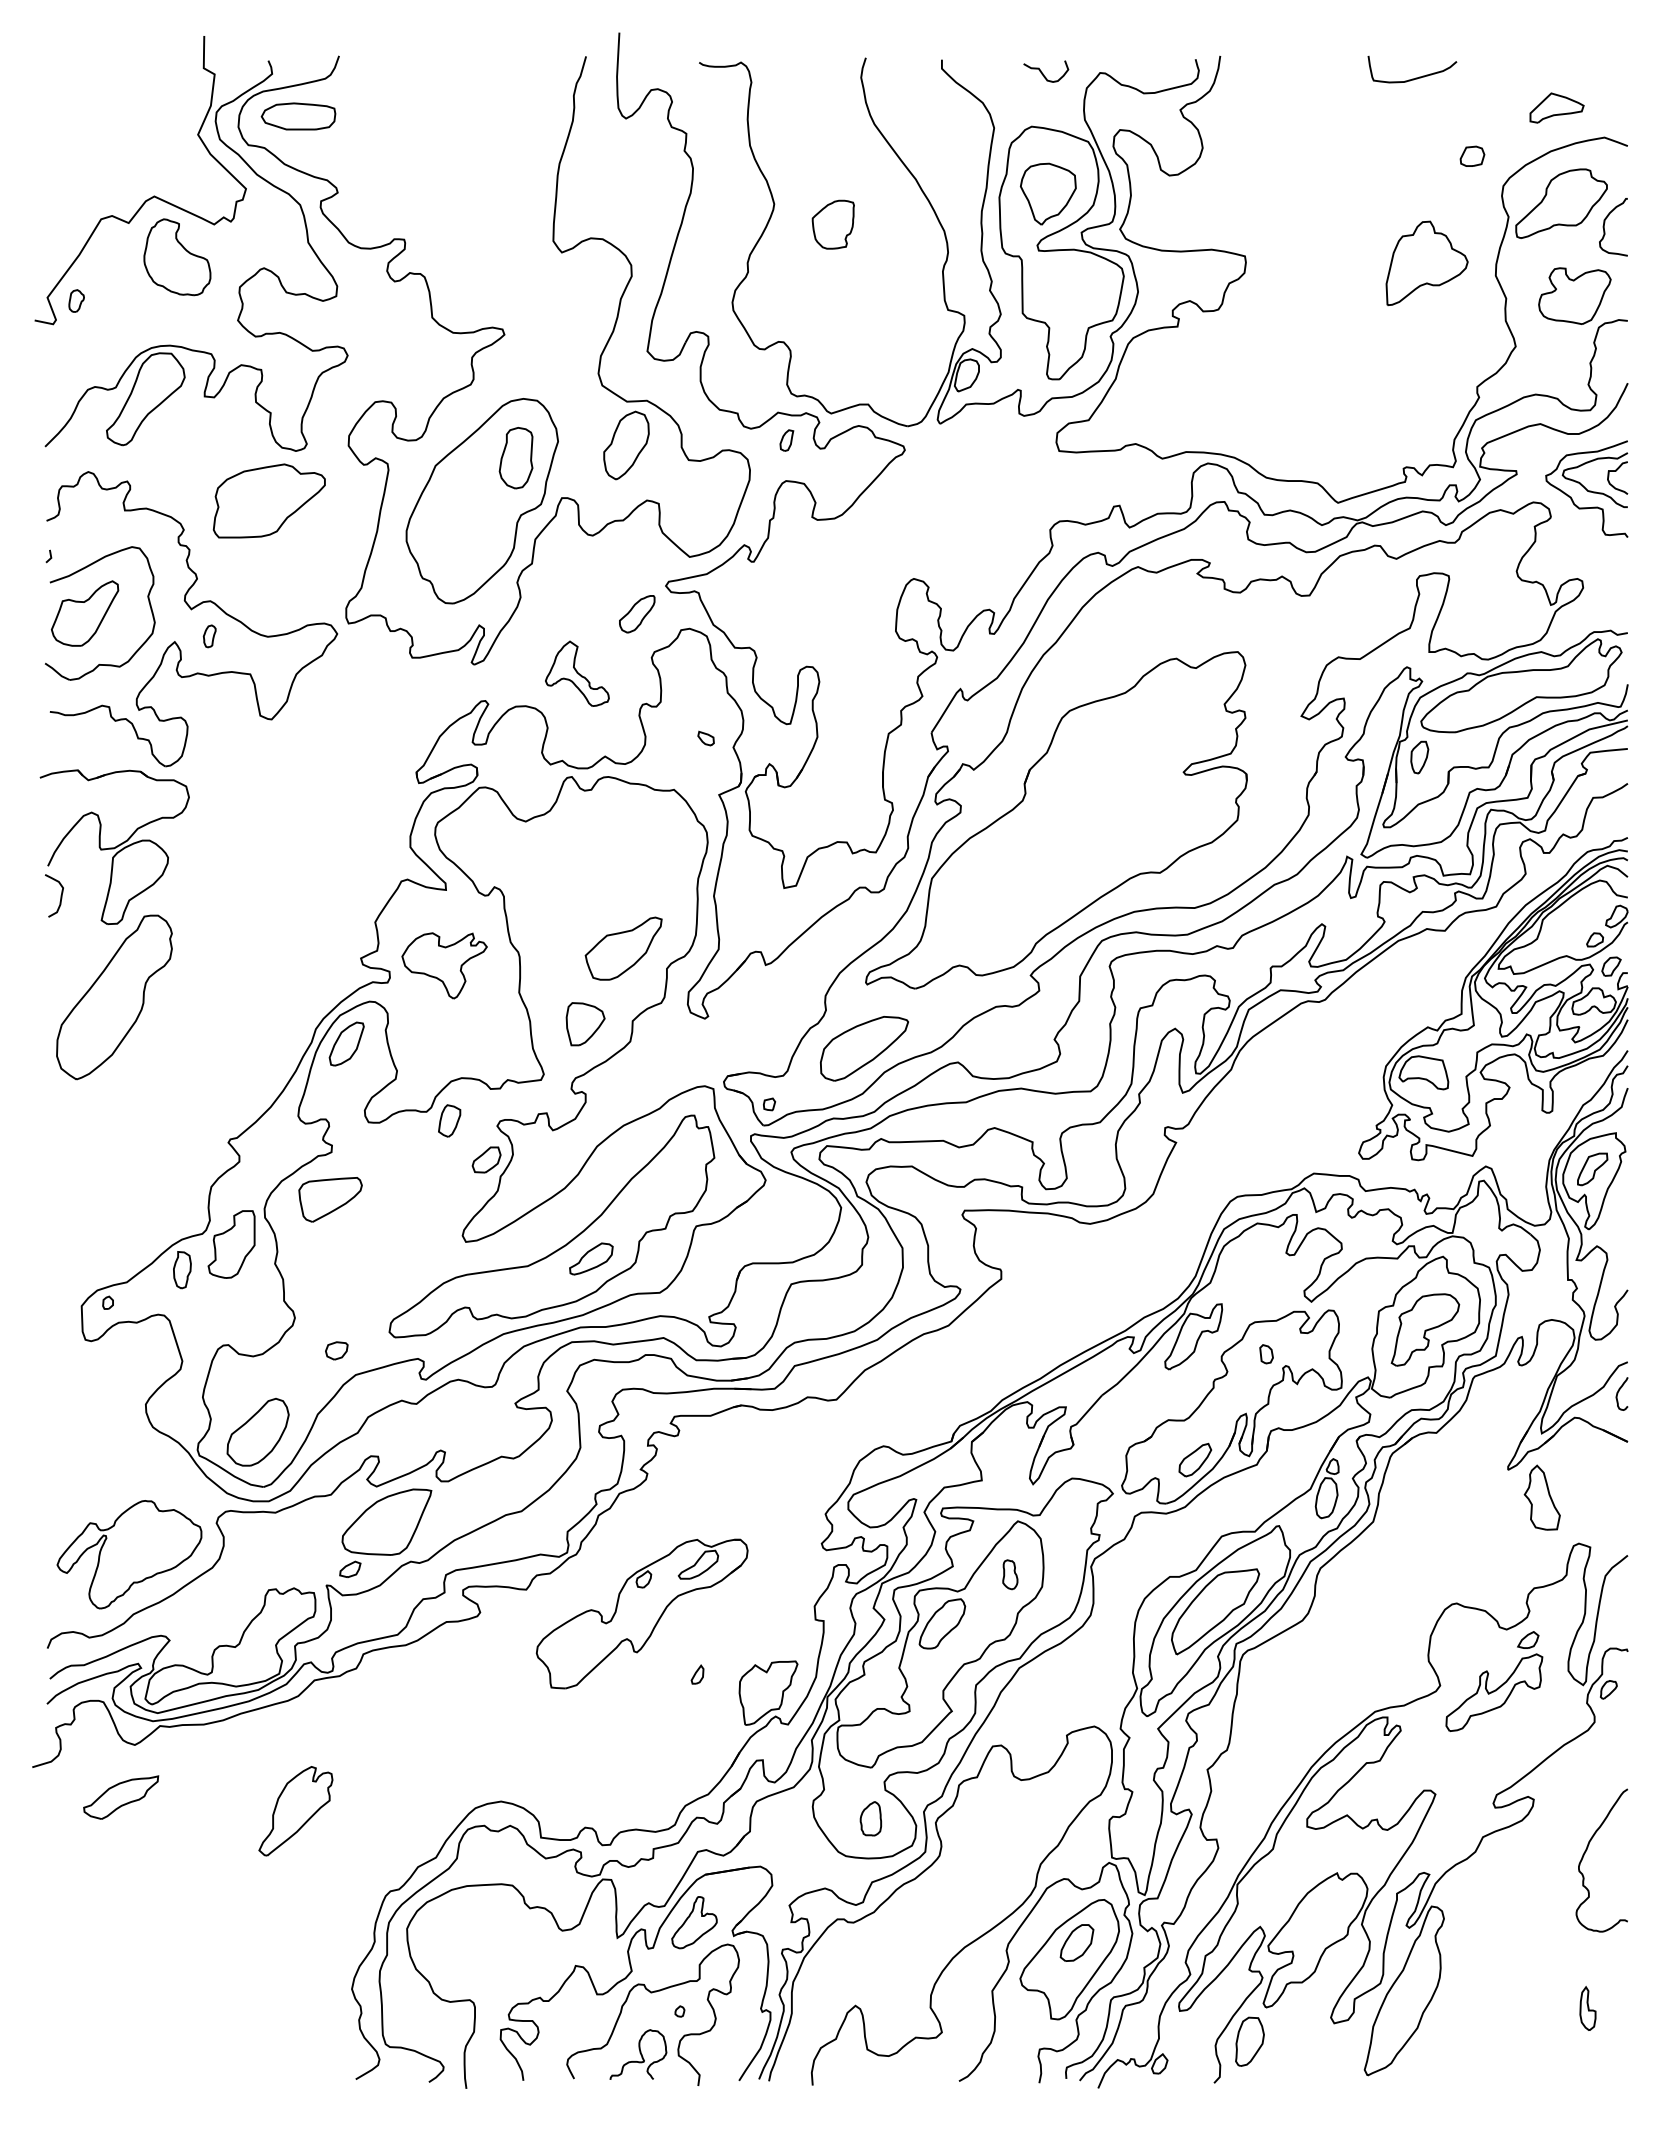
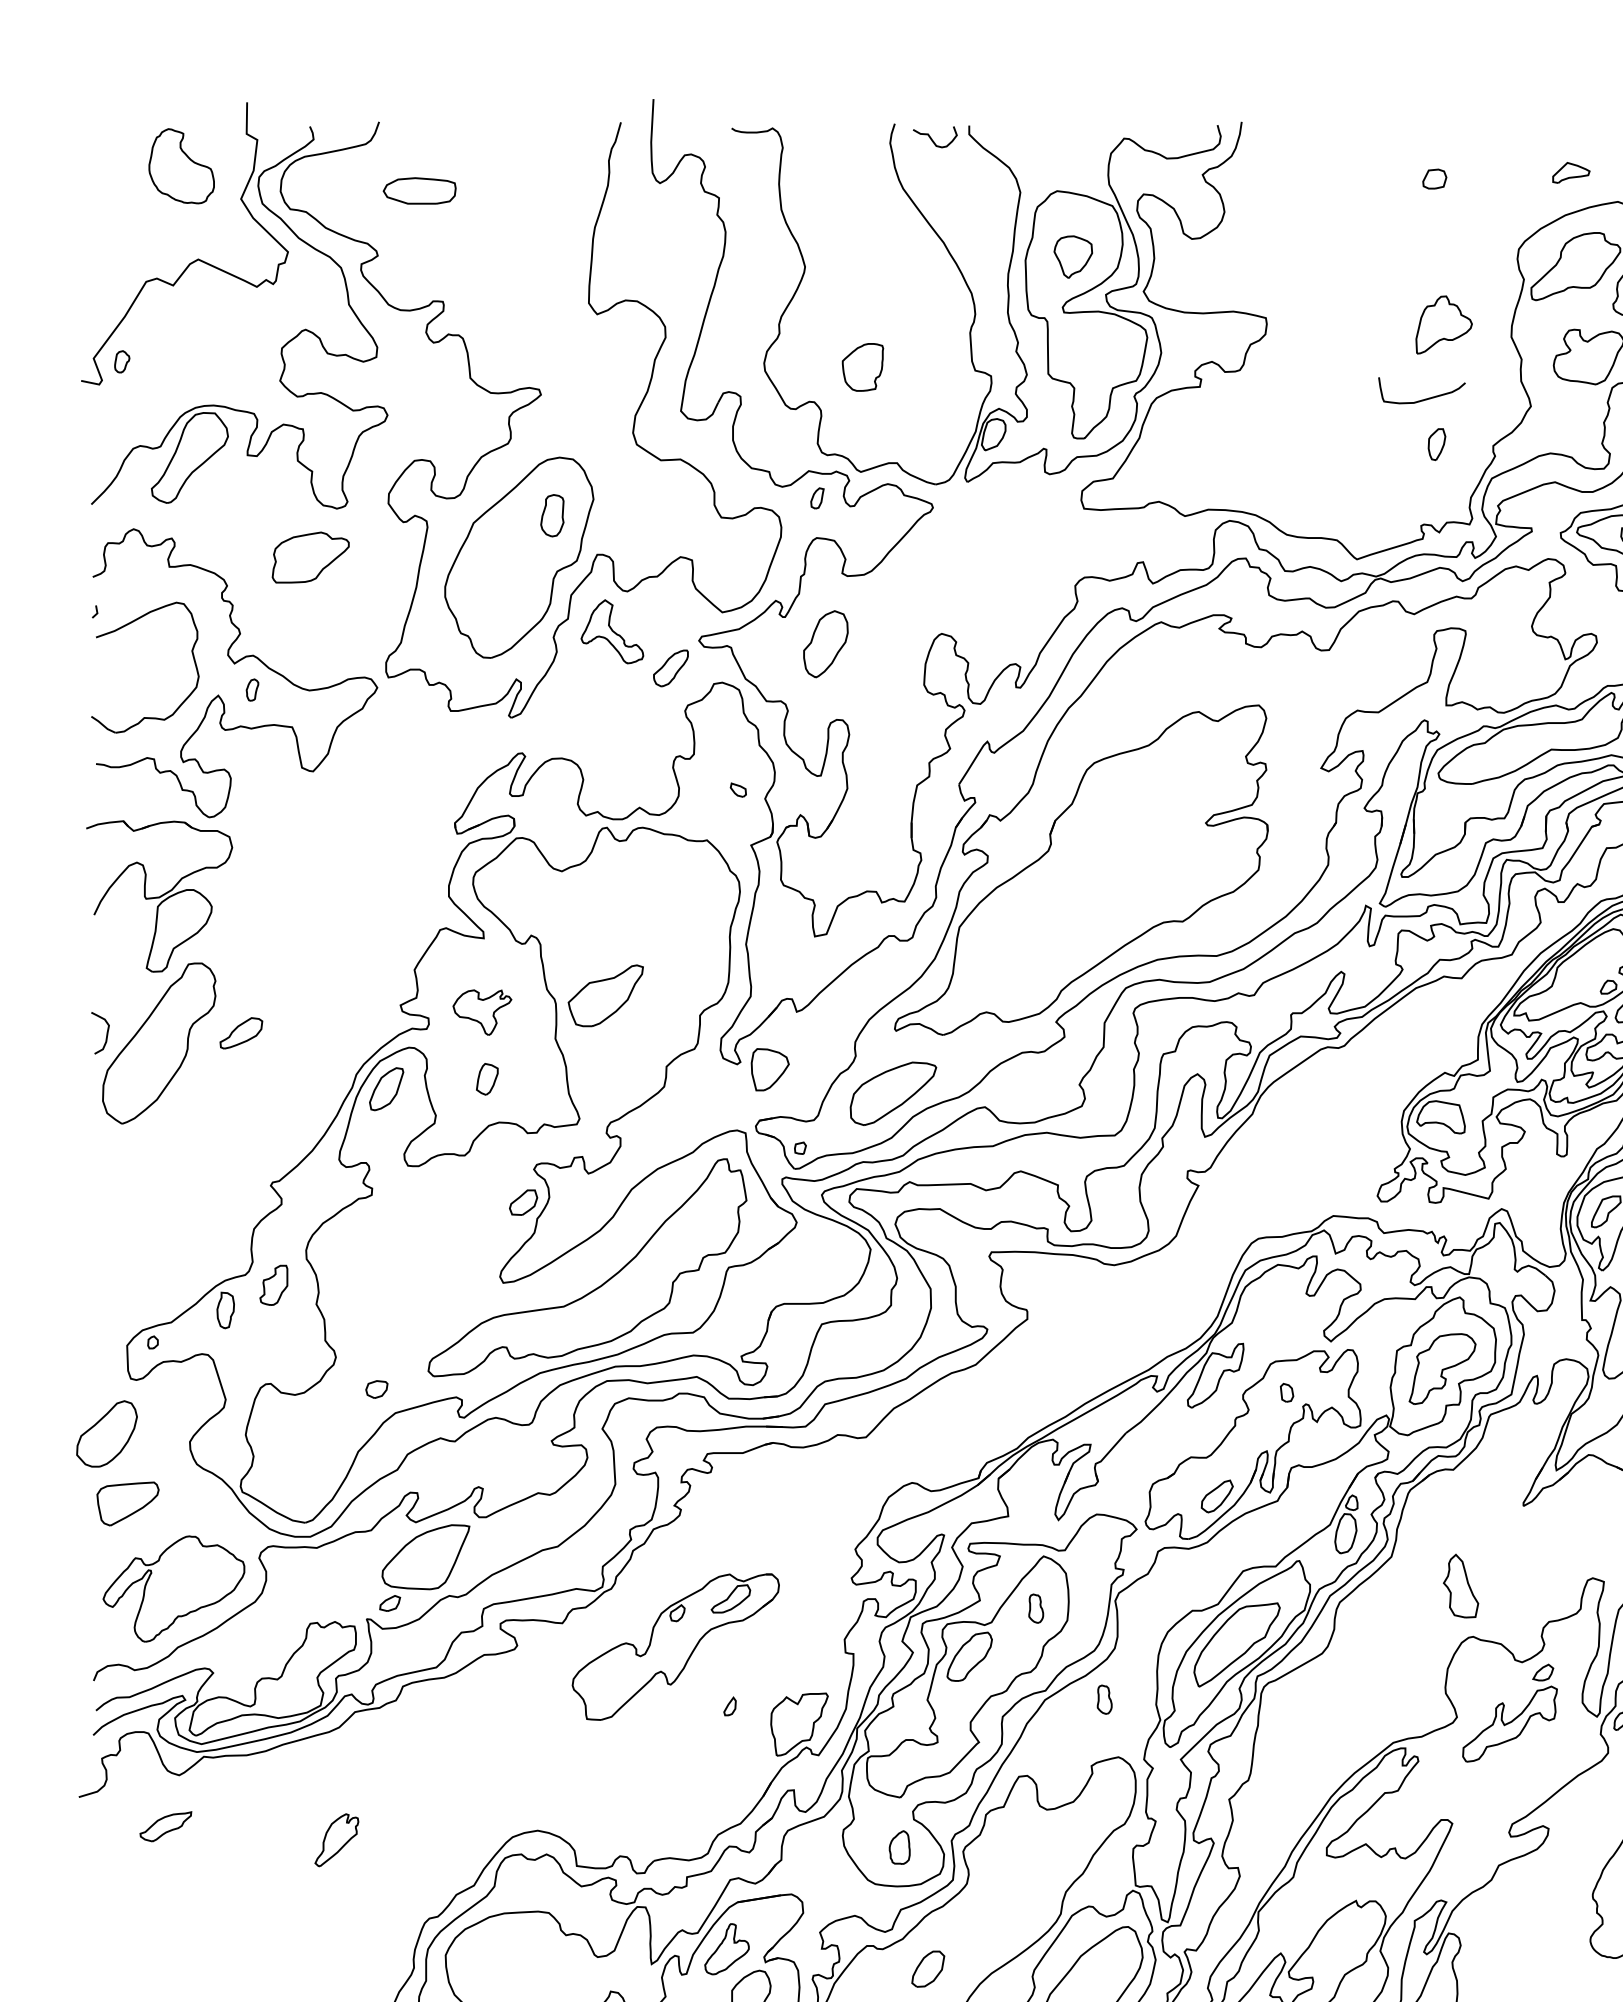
curve: (1043, 73) -> (932, 139), moved
curve: (1415, 77) -> (1424, 398), moved
part: (1556, 107) -> (1570, 172), size x0.7
part: (298, 116) -> (419, 190), moved
part: (1472, 155) -> (1434, 178), moved
part: (1047, 193) -> (1072, 256), size x0.7
part: (832, 224) -> (862, 367), moved
part: (177, 257) -> (181, 166), moved
part: (1426, 263) -> (1443, 325), size x0.7
part: (626, 445) -> (825, 644), moved
part: (515, 458) -> (551, 515), size x0.7
part: (268, 500) -> (310, 557), size x0.7
part: (84, 613) -> (129, 667), removed
part: (577, 673) -> (612, 631), moved
part: (1419, 757) -> (1436, 444), moved
curve: (60, 895) -> (106, 1032), moved
part: (623, 948) -> (605, 995), moved
part: (444, 965) -> (482, 1012), size x0.7
part: (585, 1024) -> (770, 1070), moved
part: (449, 1120) -> (487, 1078), moved
part: (330, 1199) -> (127, 1503), moved
part: (231, 1244) -> (273, 1285), size x0.6
part: (591, 1258) -> (241, 1032), moved
part: (257, 1432) -> (106, 1434), moved
part: (1541, 1497) -> (1460, 1585), moved
part: (1080, 1667) -> (1104, 1699), added
part: (121, 1797) -> (166, 1826), size x0.7
part: (295, 1811) -> (336, 1840), size x0.6
part: (1076, 1942) -> (927, 1968), moved

